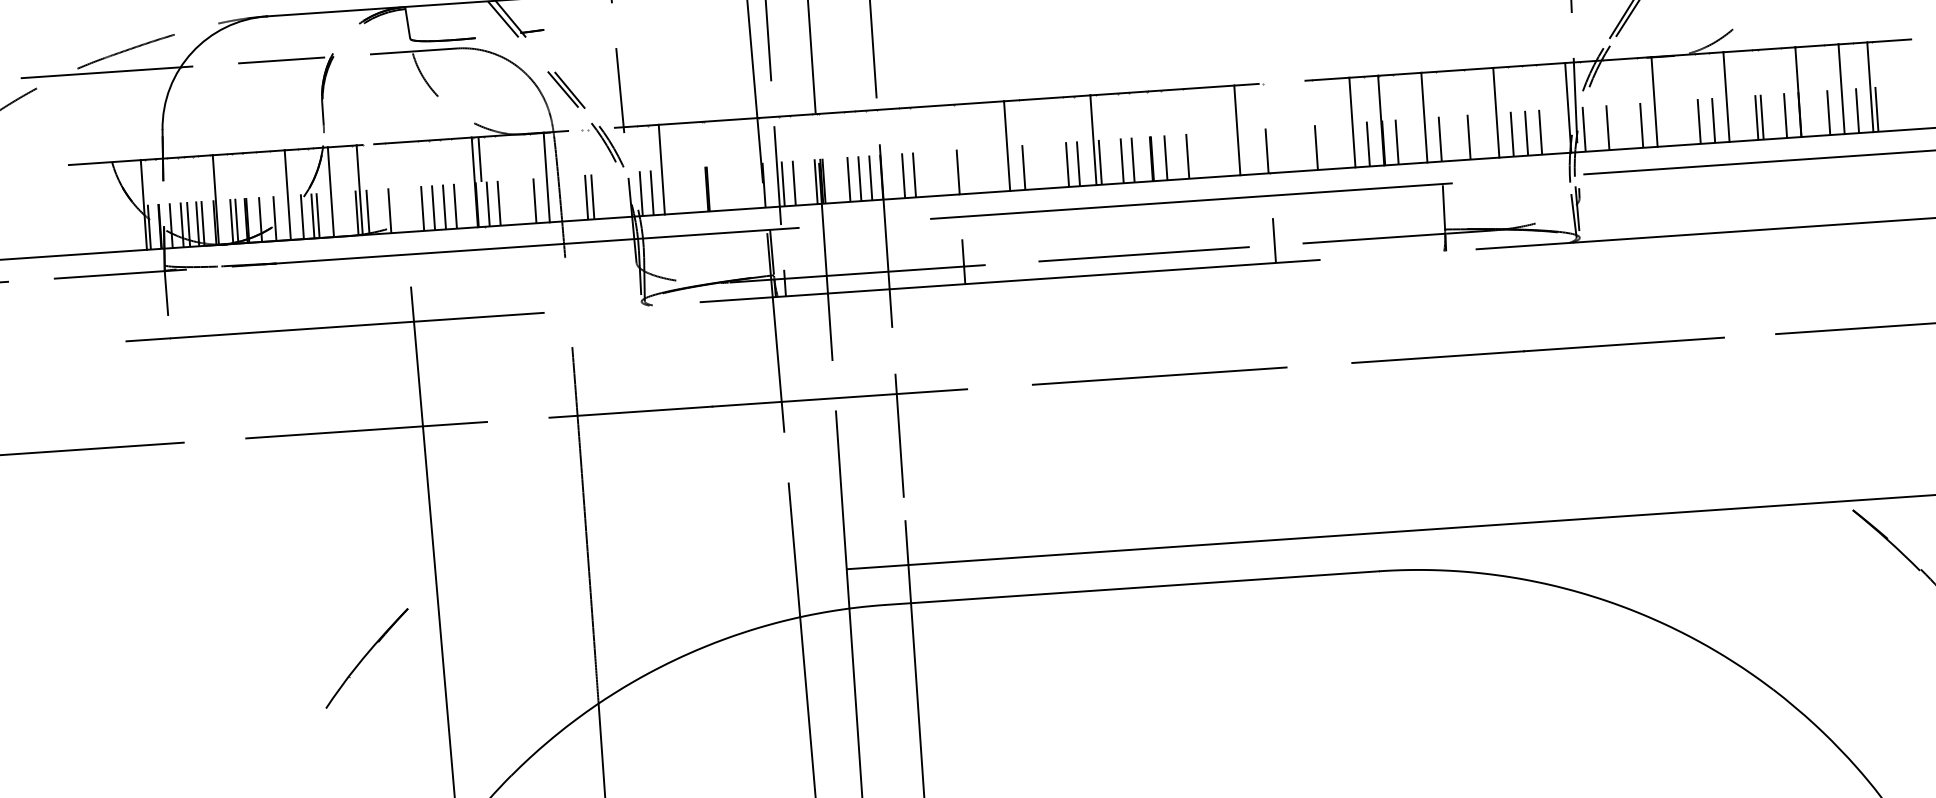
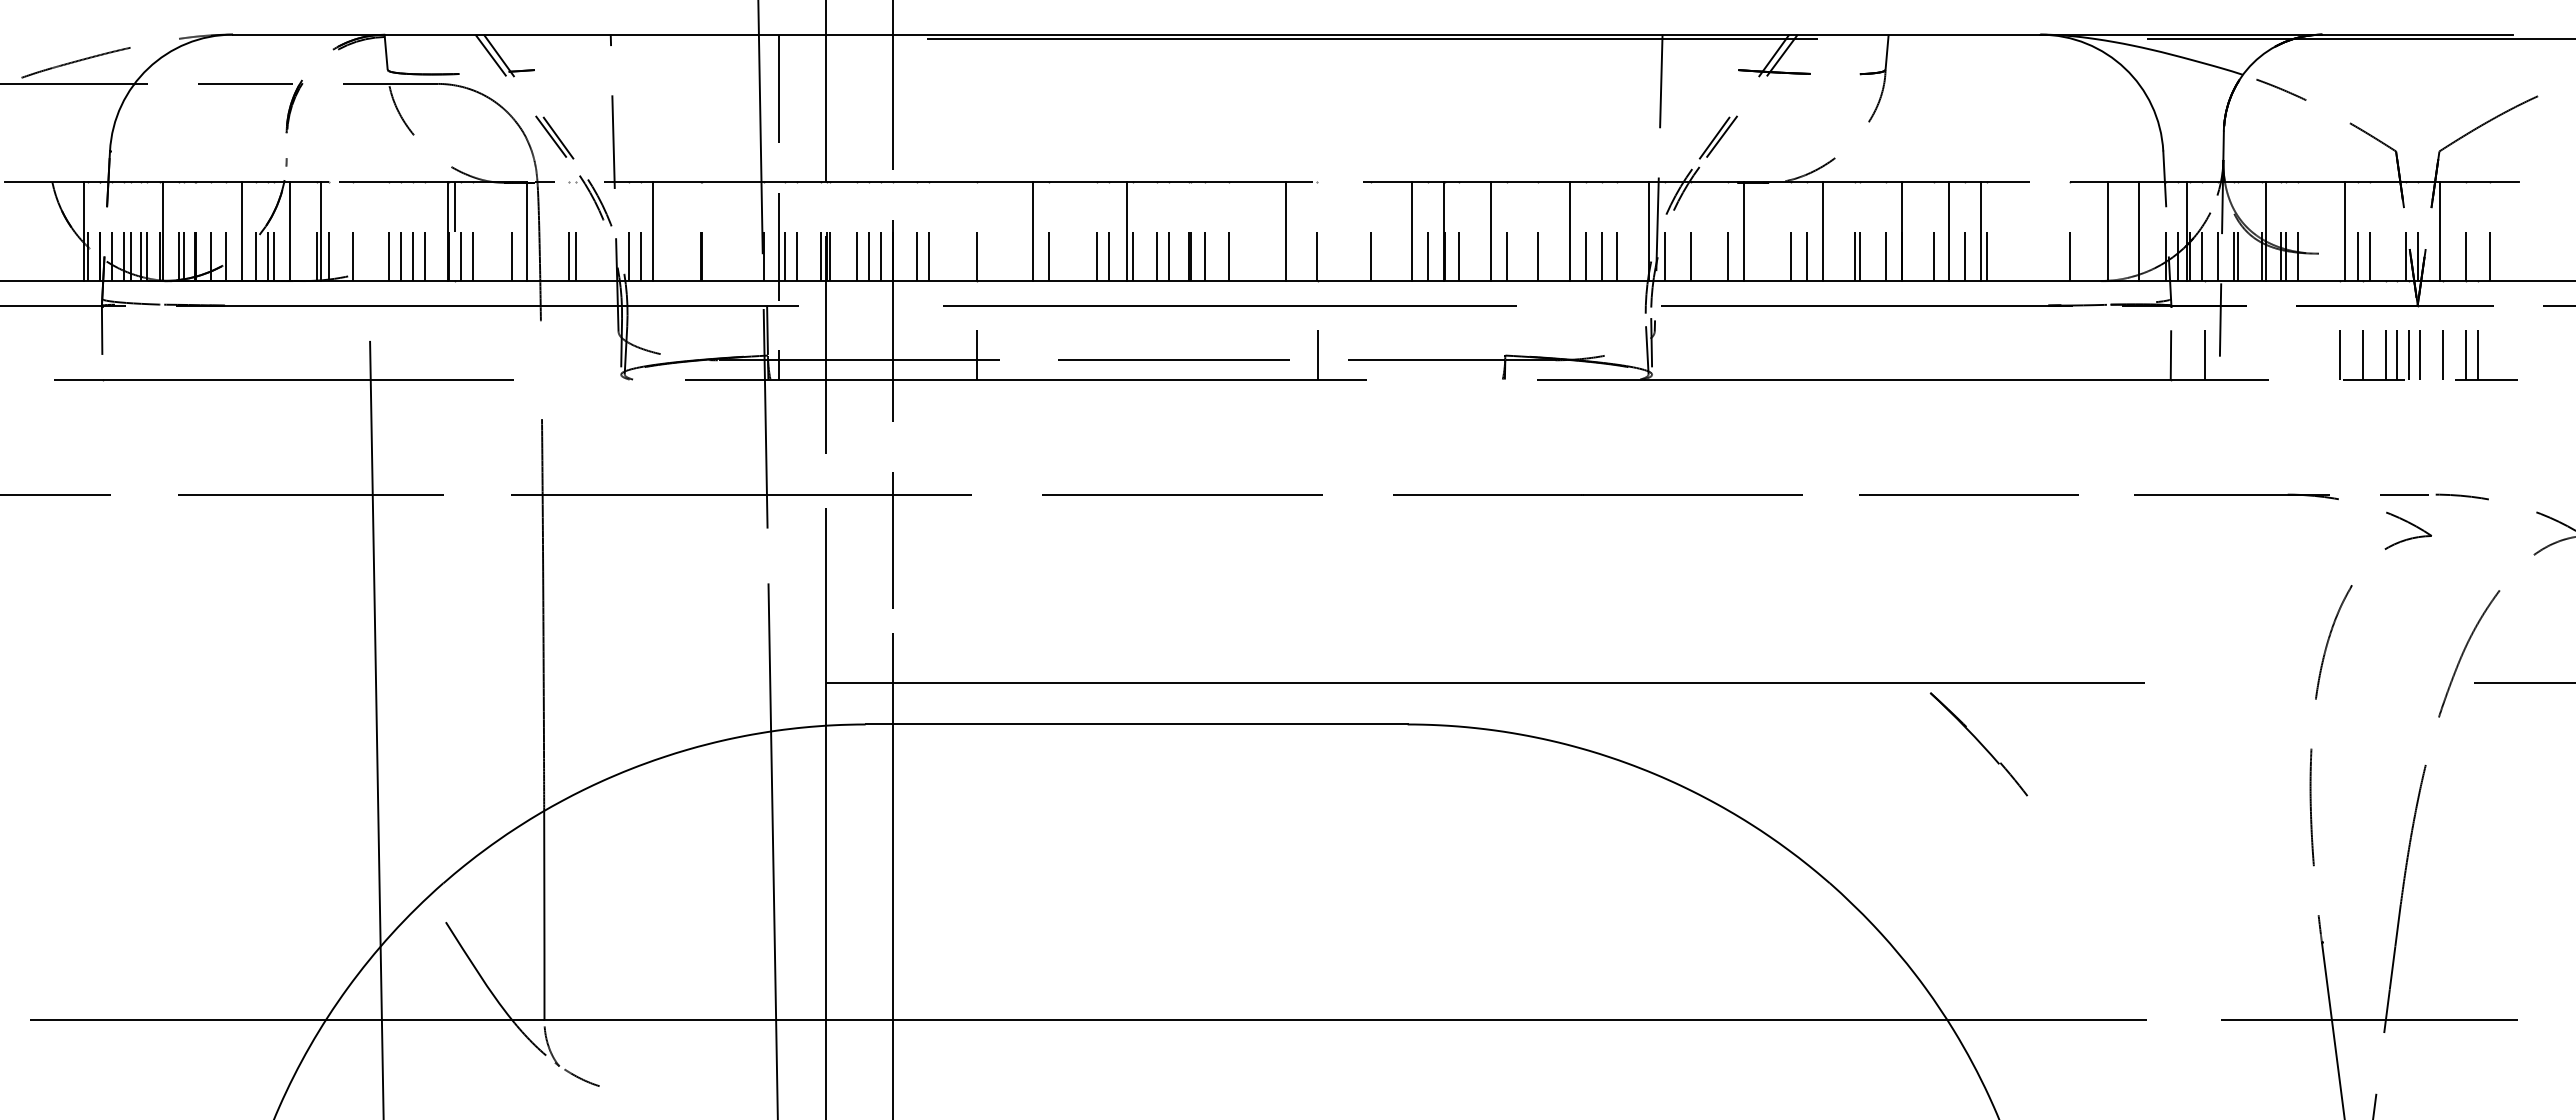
line: (322, 113) -> (286, 145), removed
line: (1443, 206) -> (1505, 330), removed
part: (367, 658) -> (294, 744), removed

